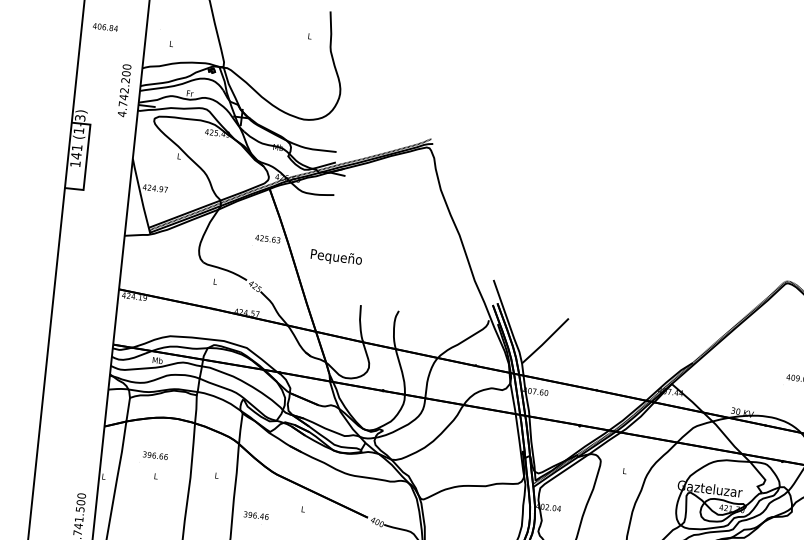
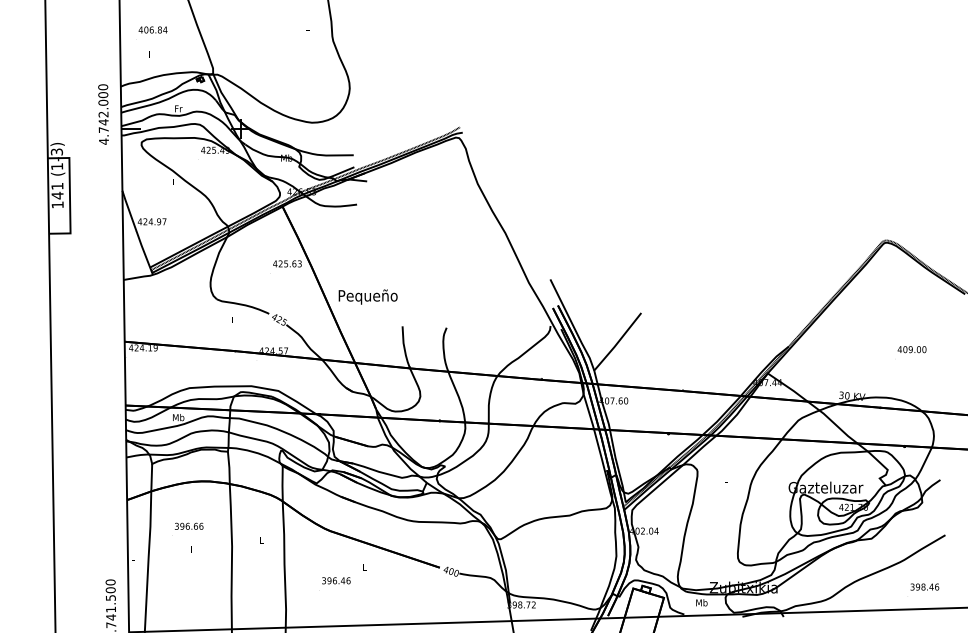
text: (105, 26) -> (152, 29), moved
text: (125, 80) -> (103, 102), 4.742.200 -> 4.742.000
text: (335, 257) -> (367, 296), moved
text: (256, 515) -> (336, 580), moved

